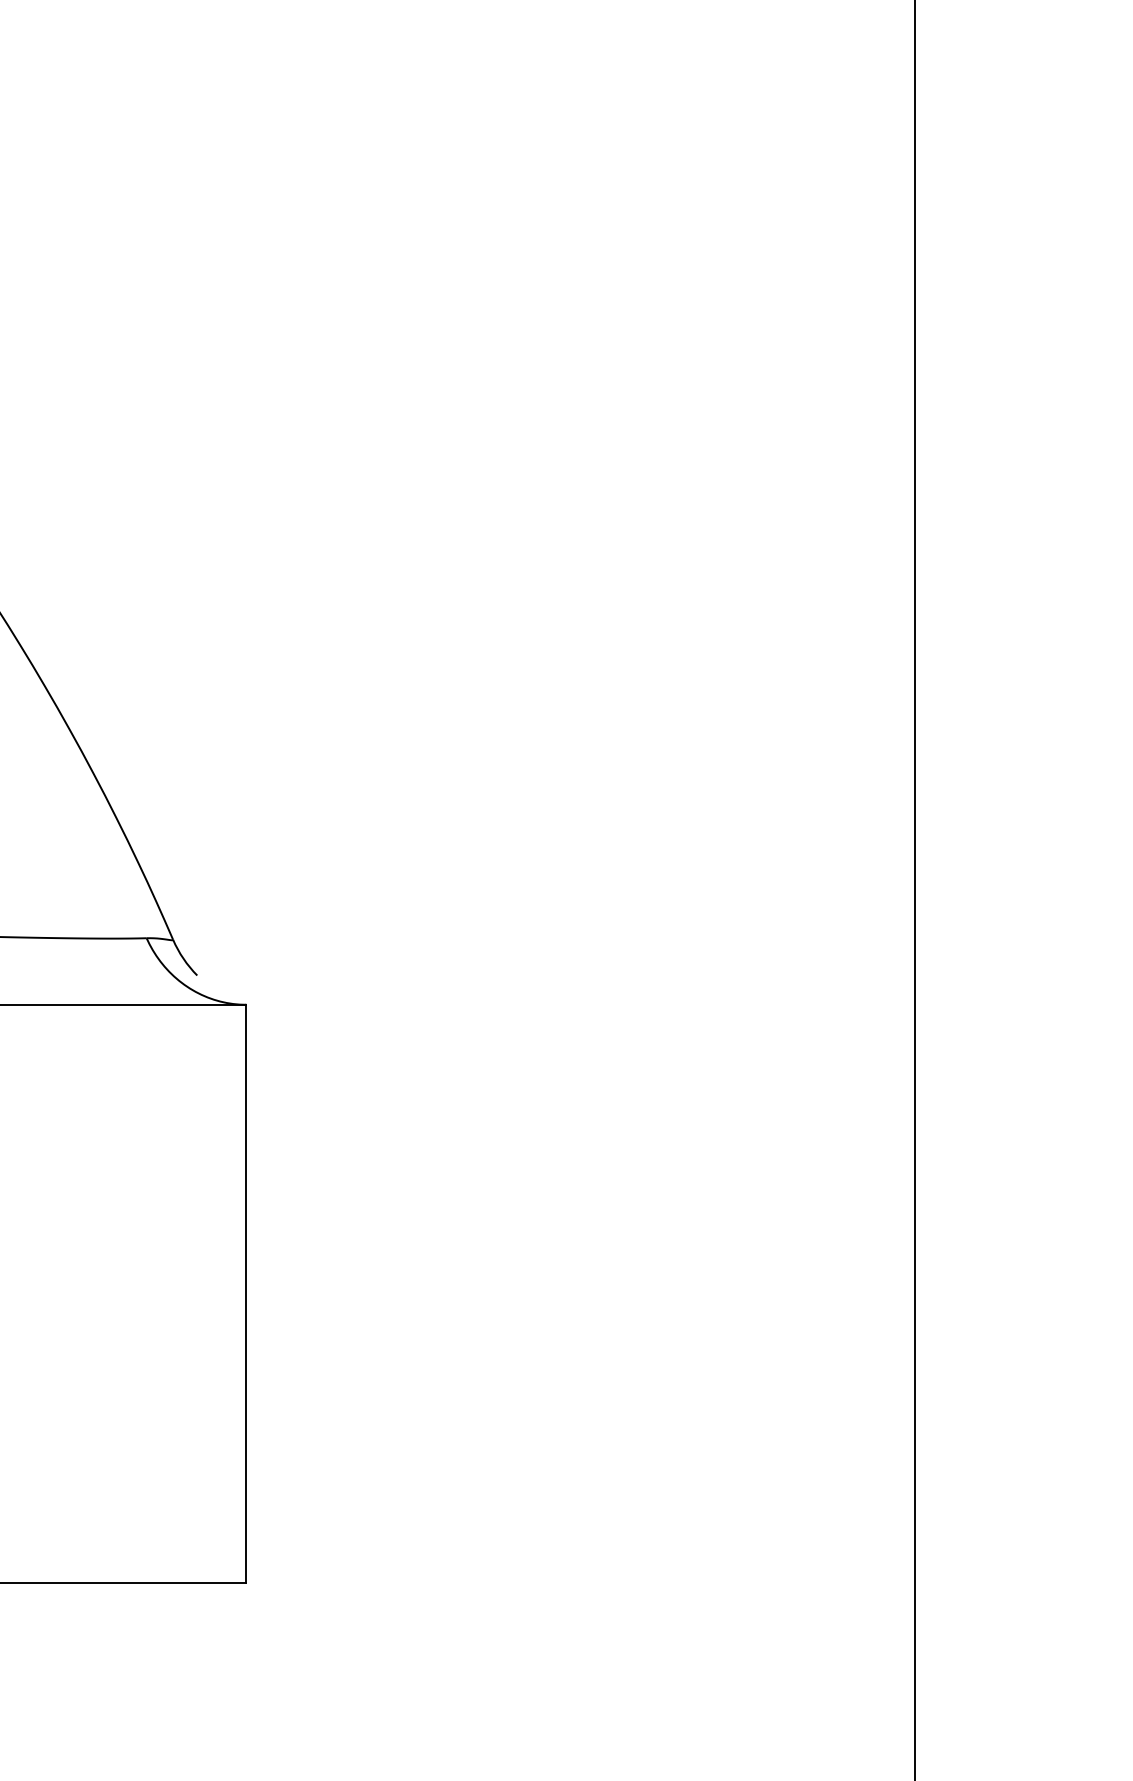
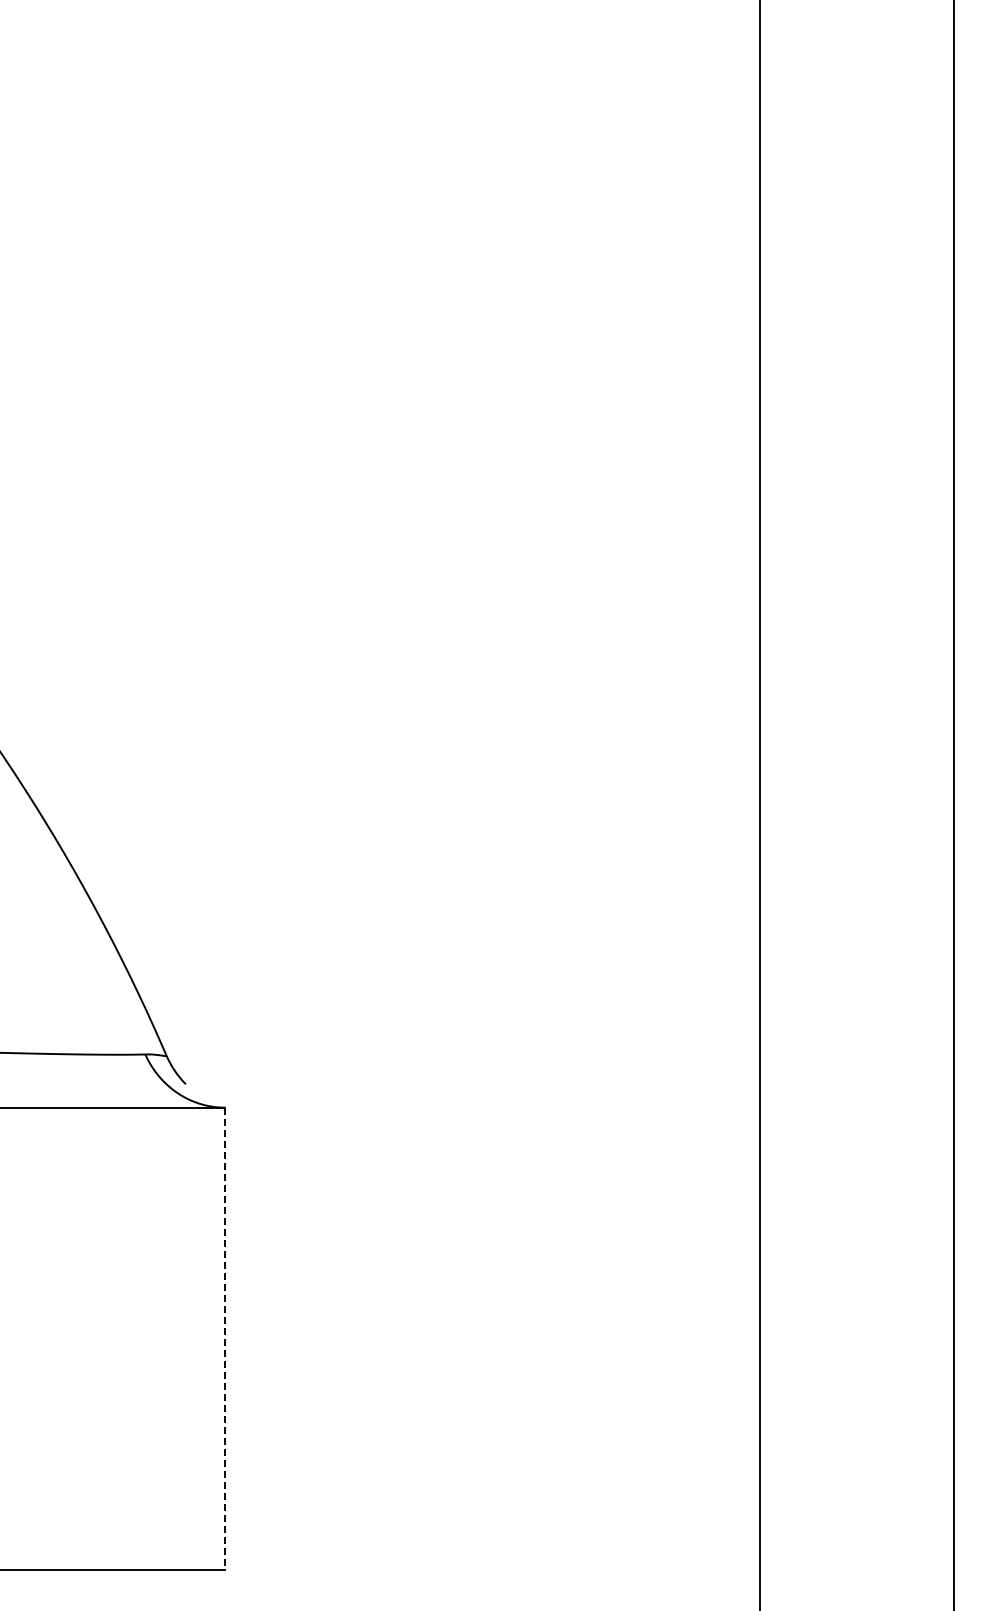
line: (245, 1294) -> (224, 1339), solid -> dashed

